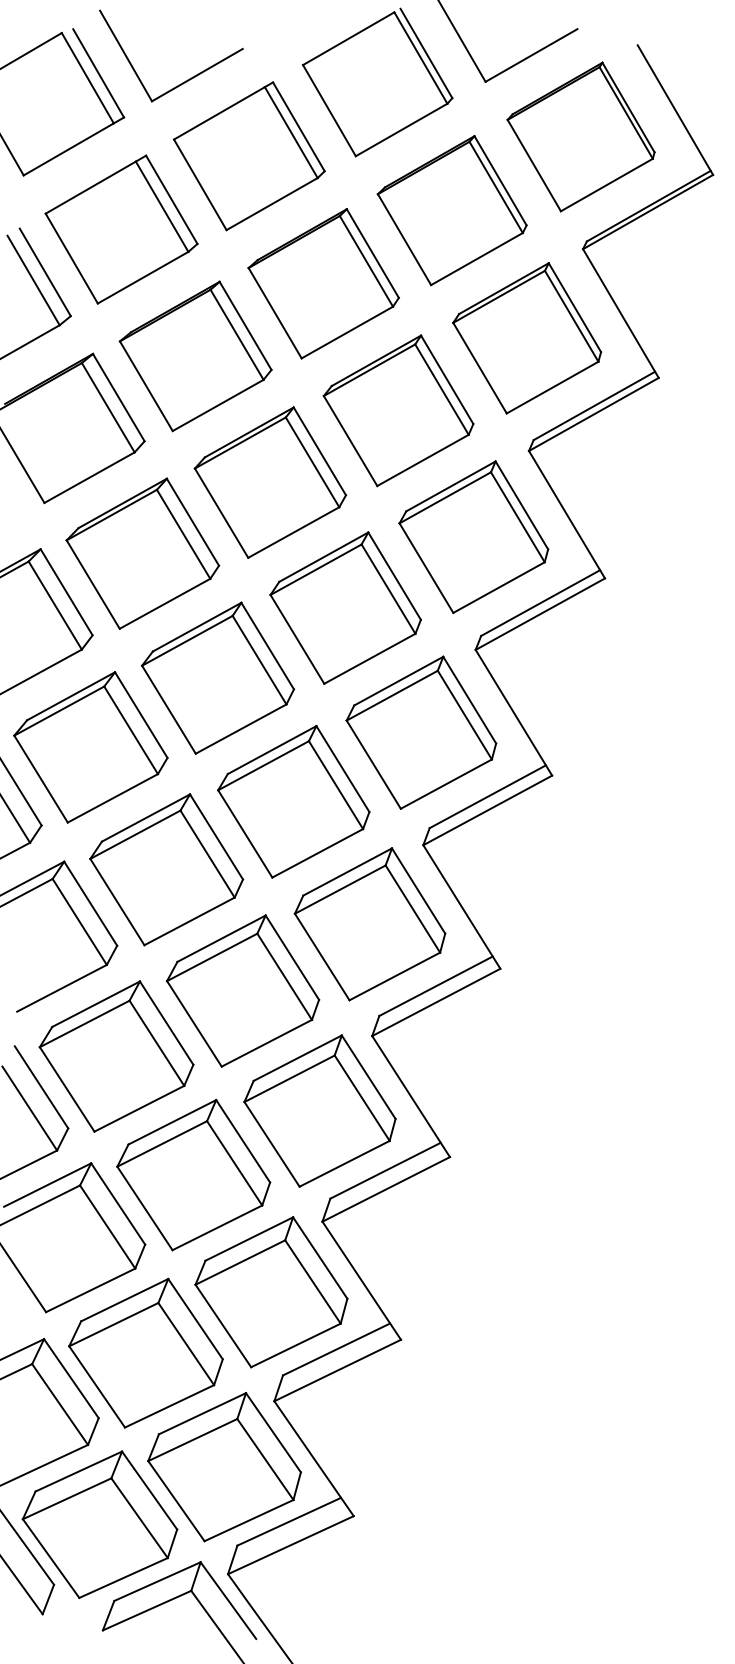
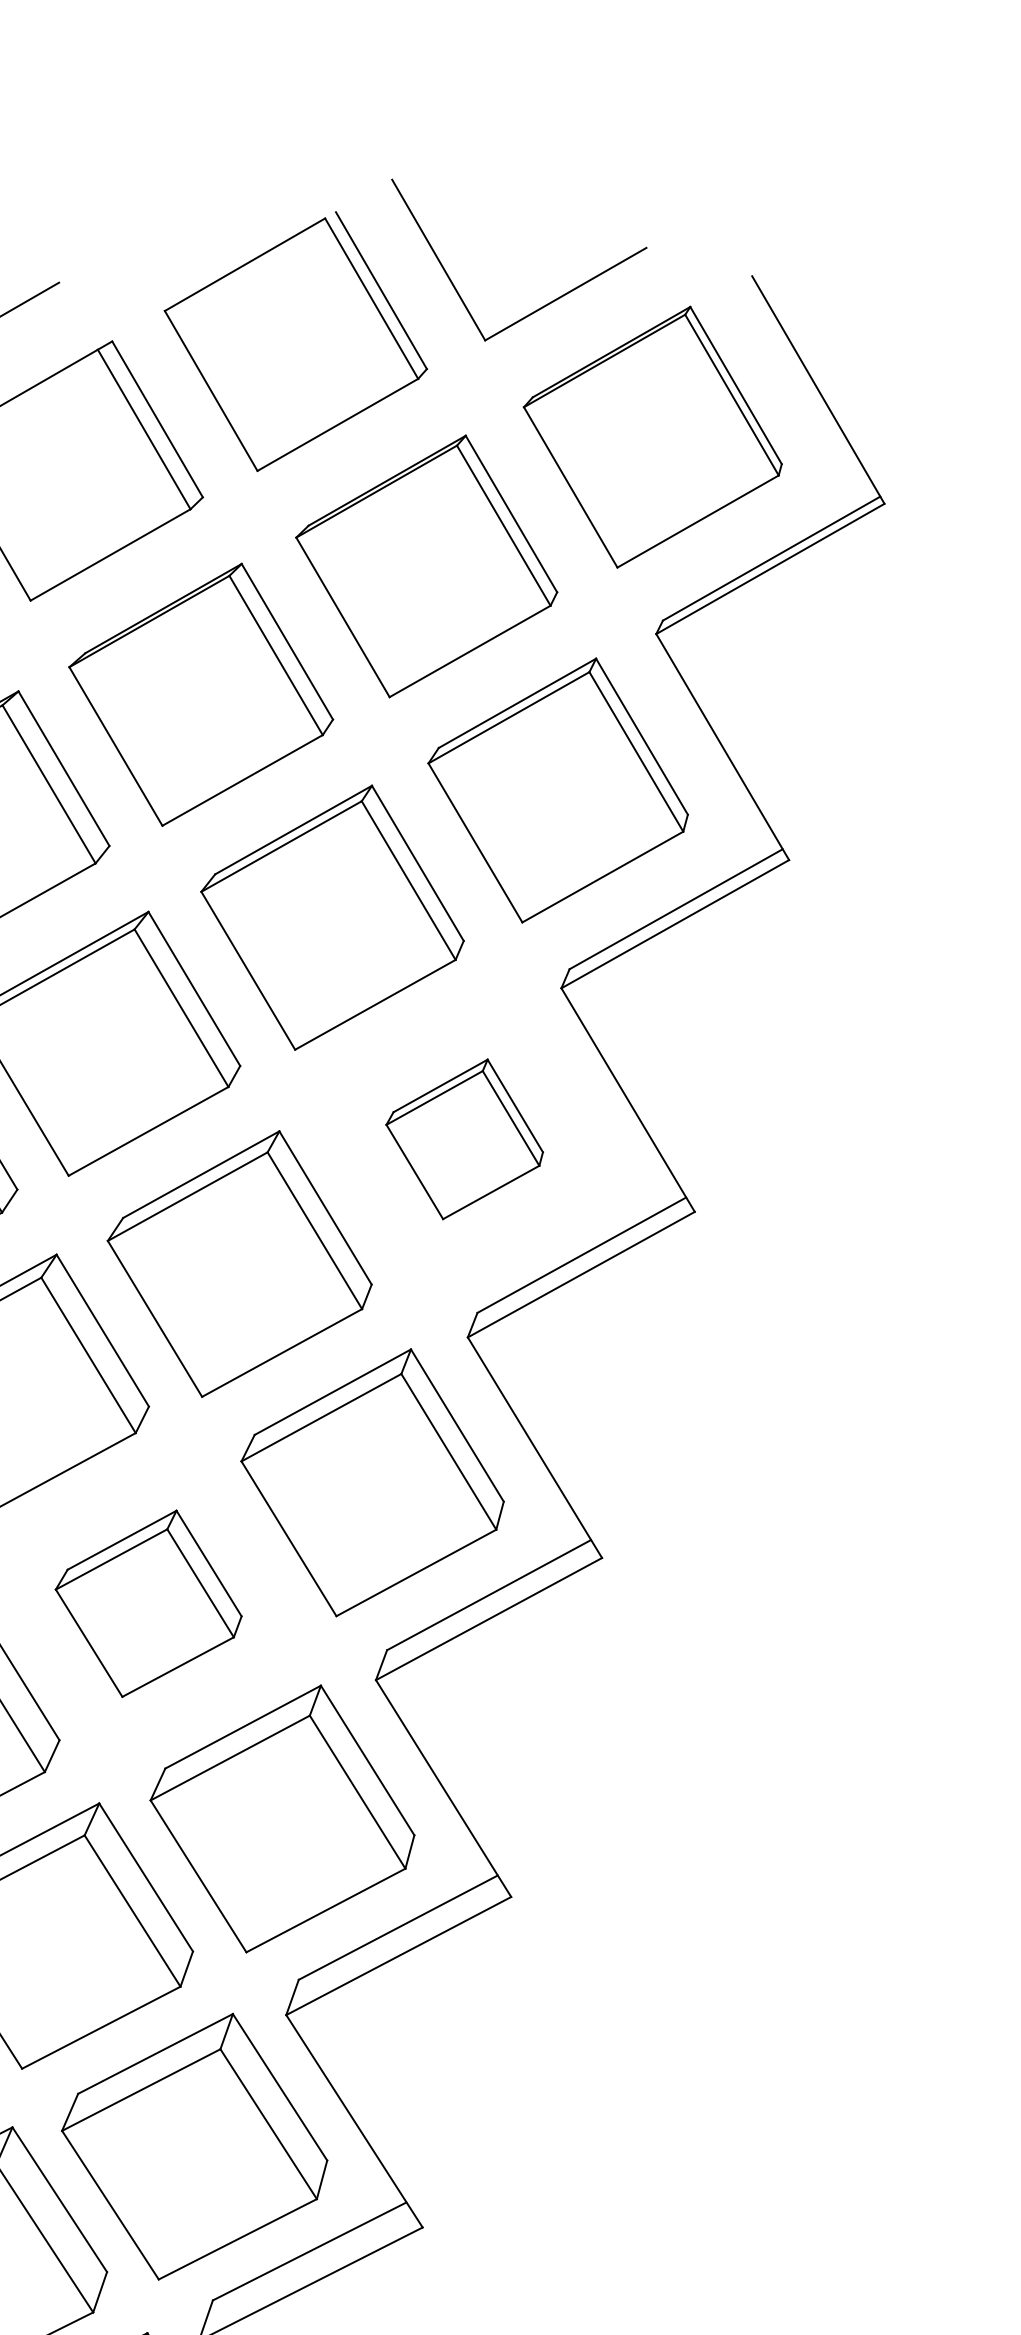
part: (473, 536) -> (464, 1138), size x0.6
part: (293, 801) -> (148, 1603), size x0.7

